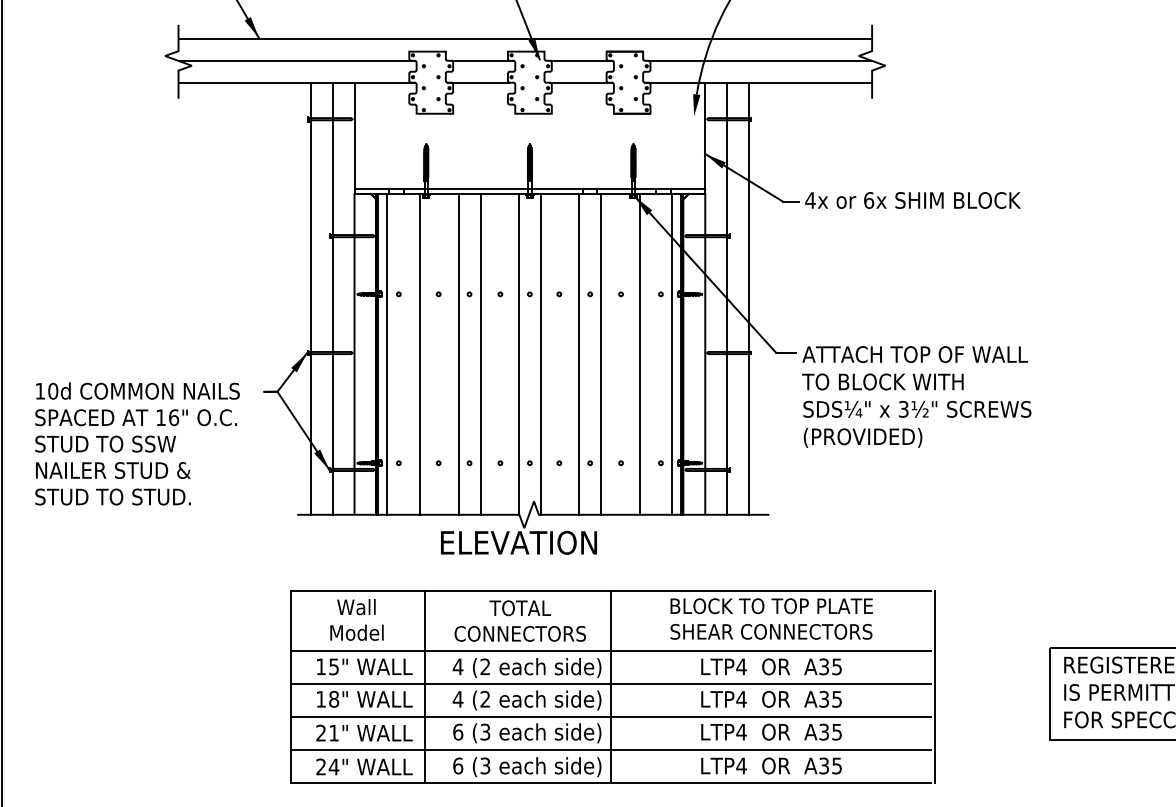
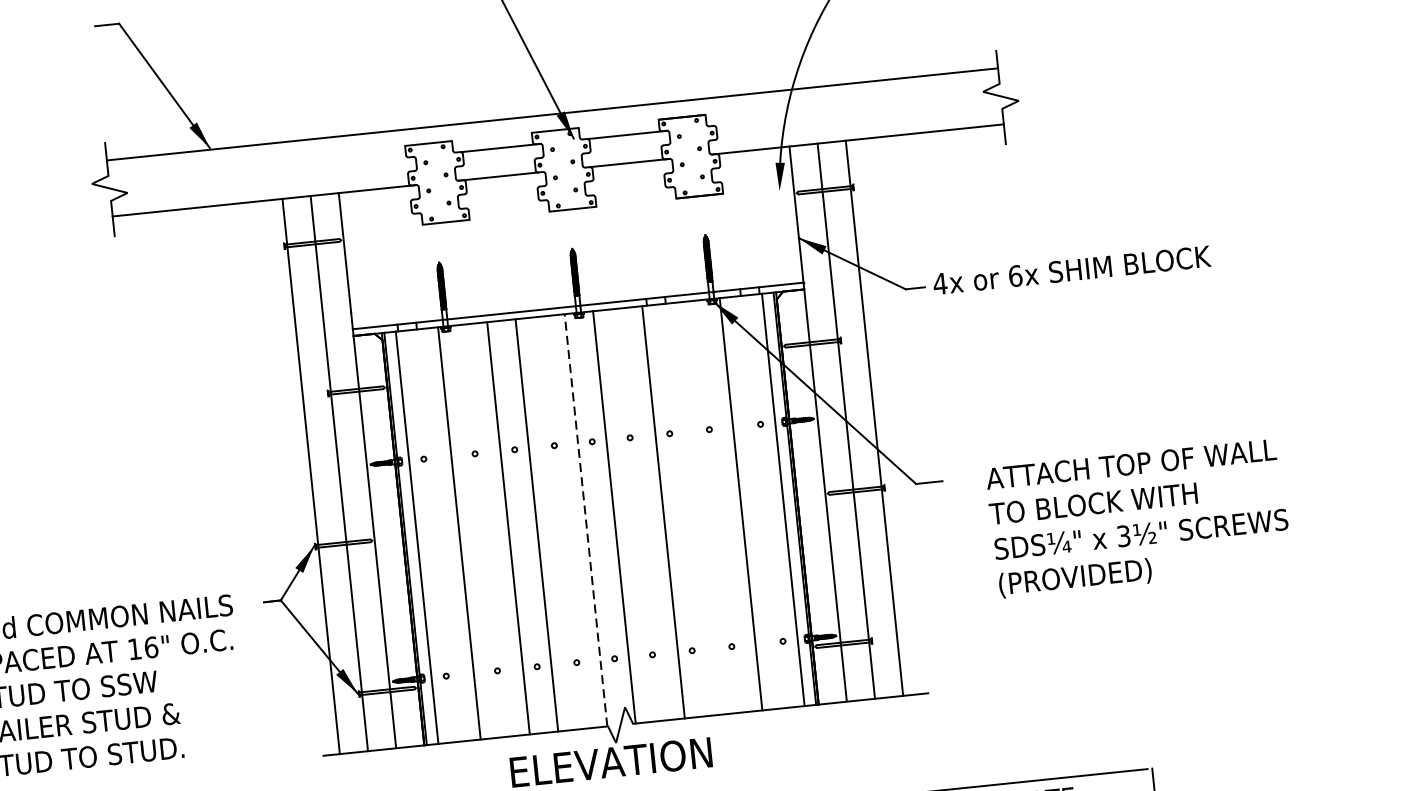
line: (296, 60) -> (261, 172), removed
line: (760, 60) -> (857, 110), removed
line: (518, 353) -> (585, 519), solid -> dashed
line: (601, 353) -> (692, 508), removed
text: (916, 396) -> (1138, 517), moved

